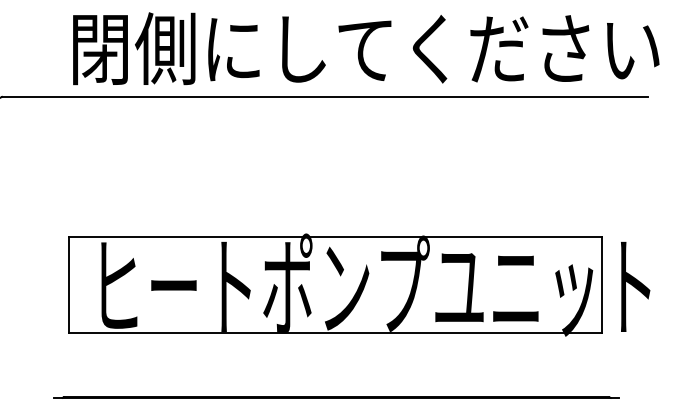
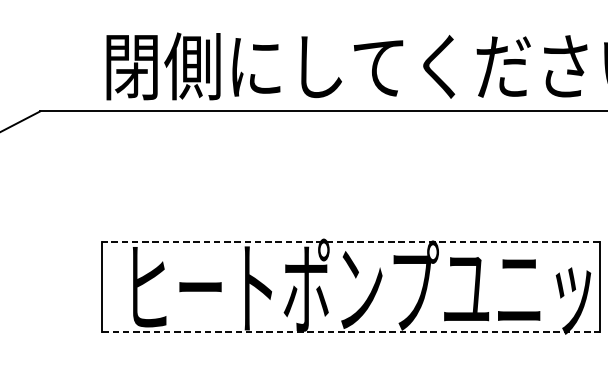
line: (335, 237) -> (351, 242), solid -> dashed
line: (335, 333) -> (351, 331), solid -> dashed

